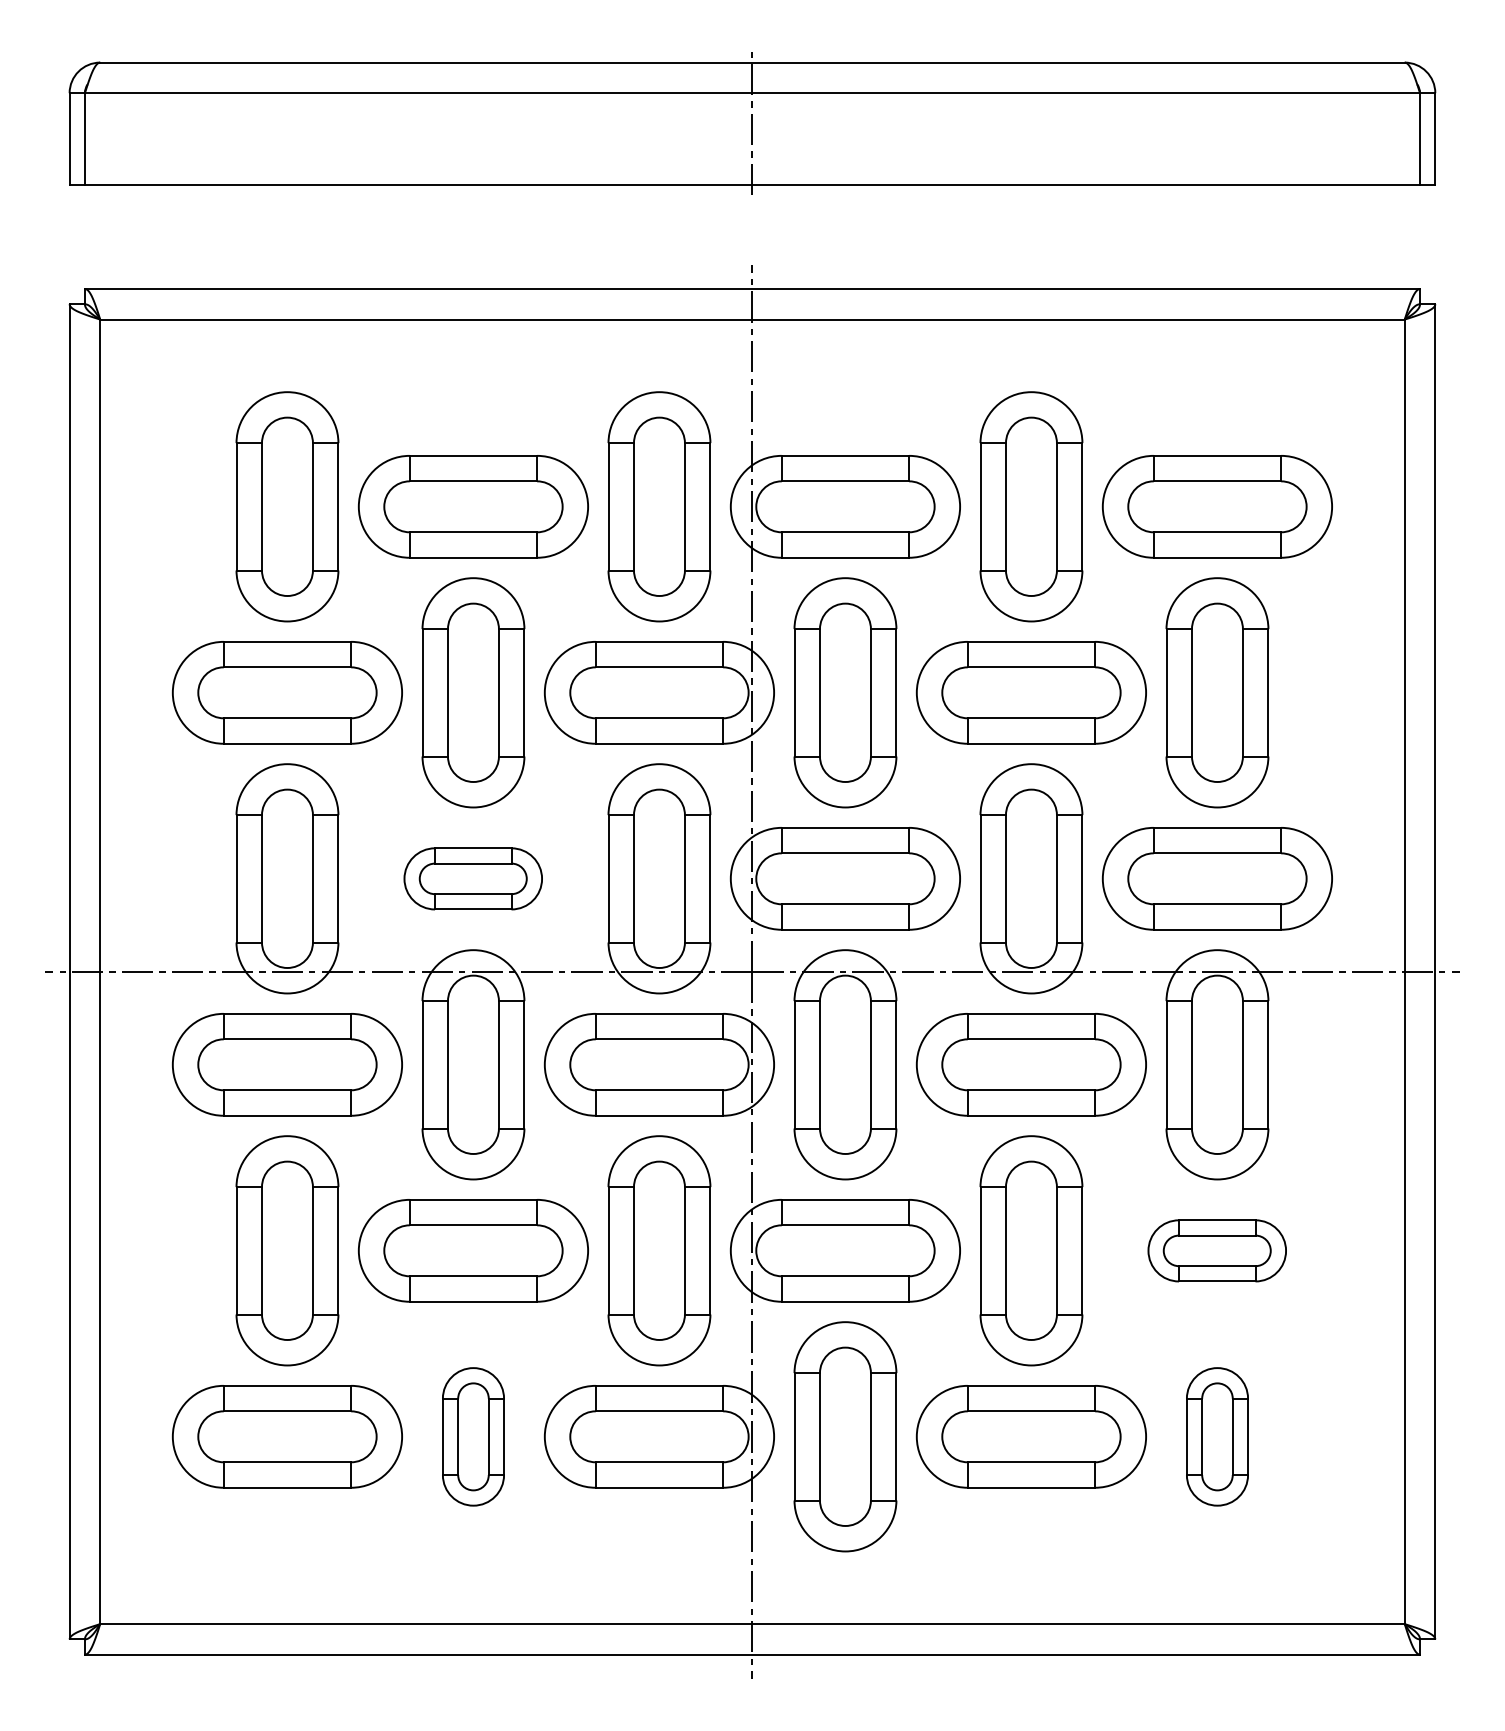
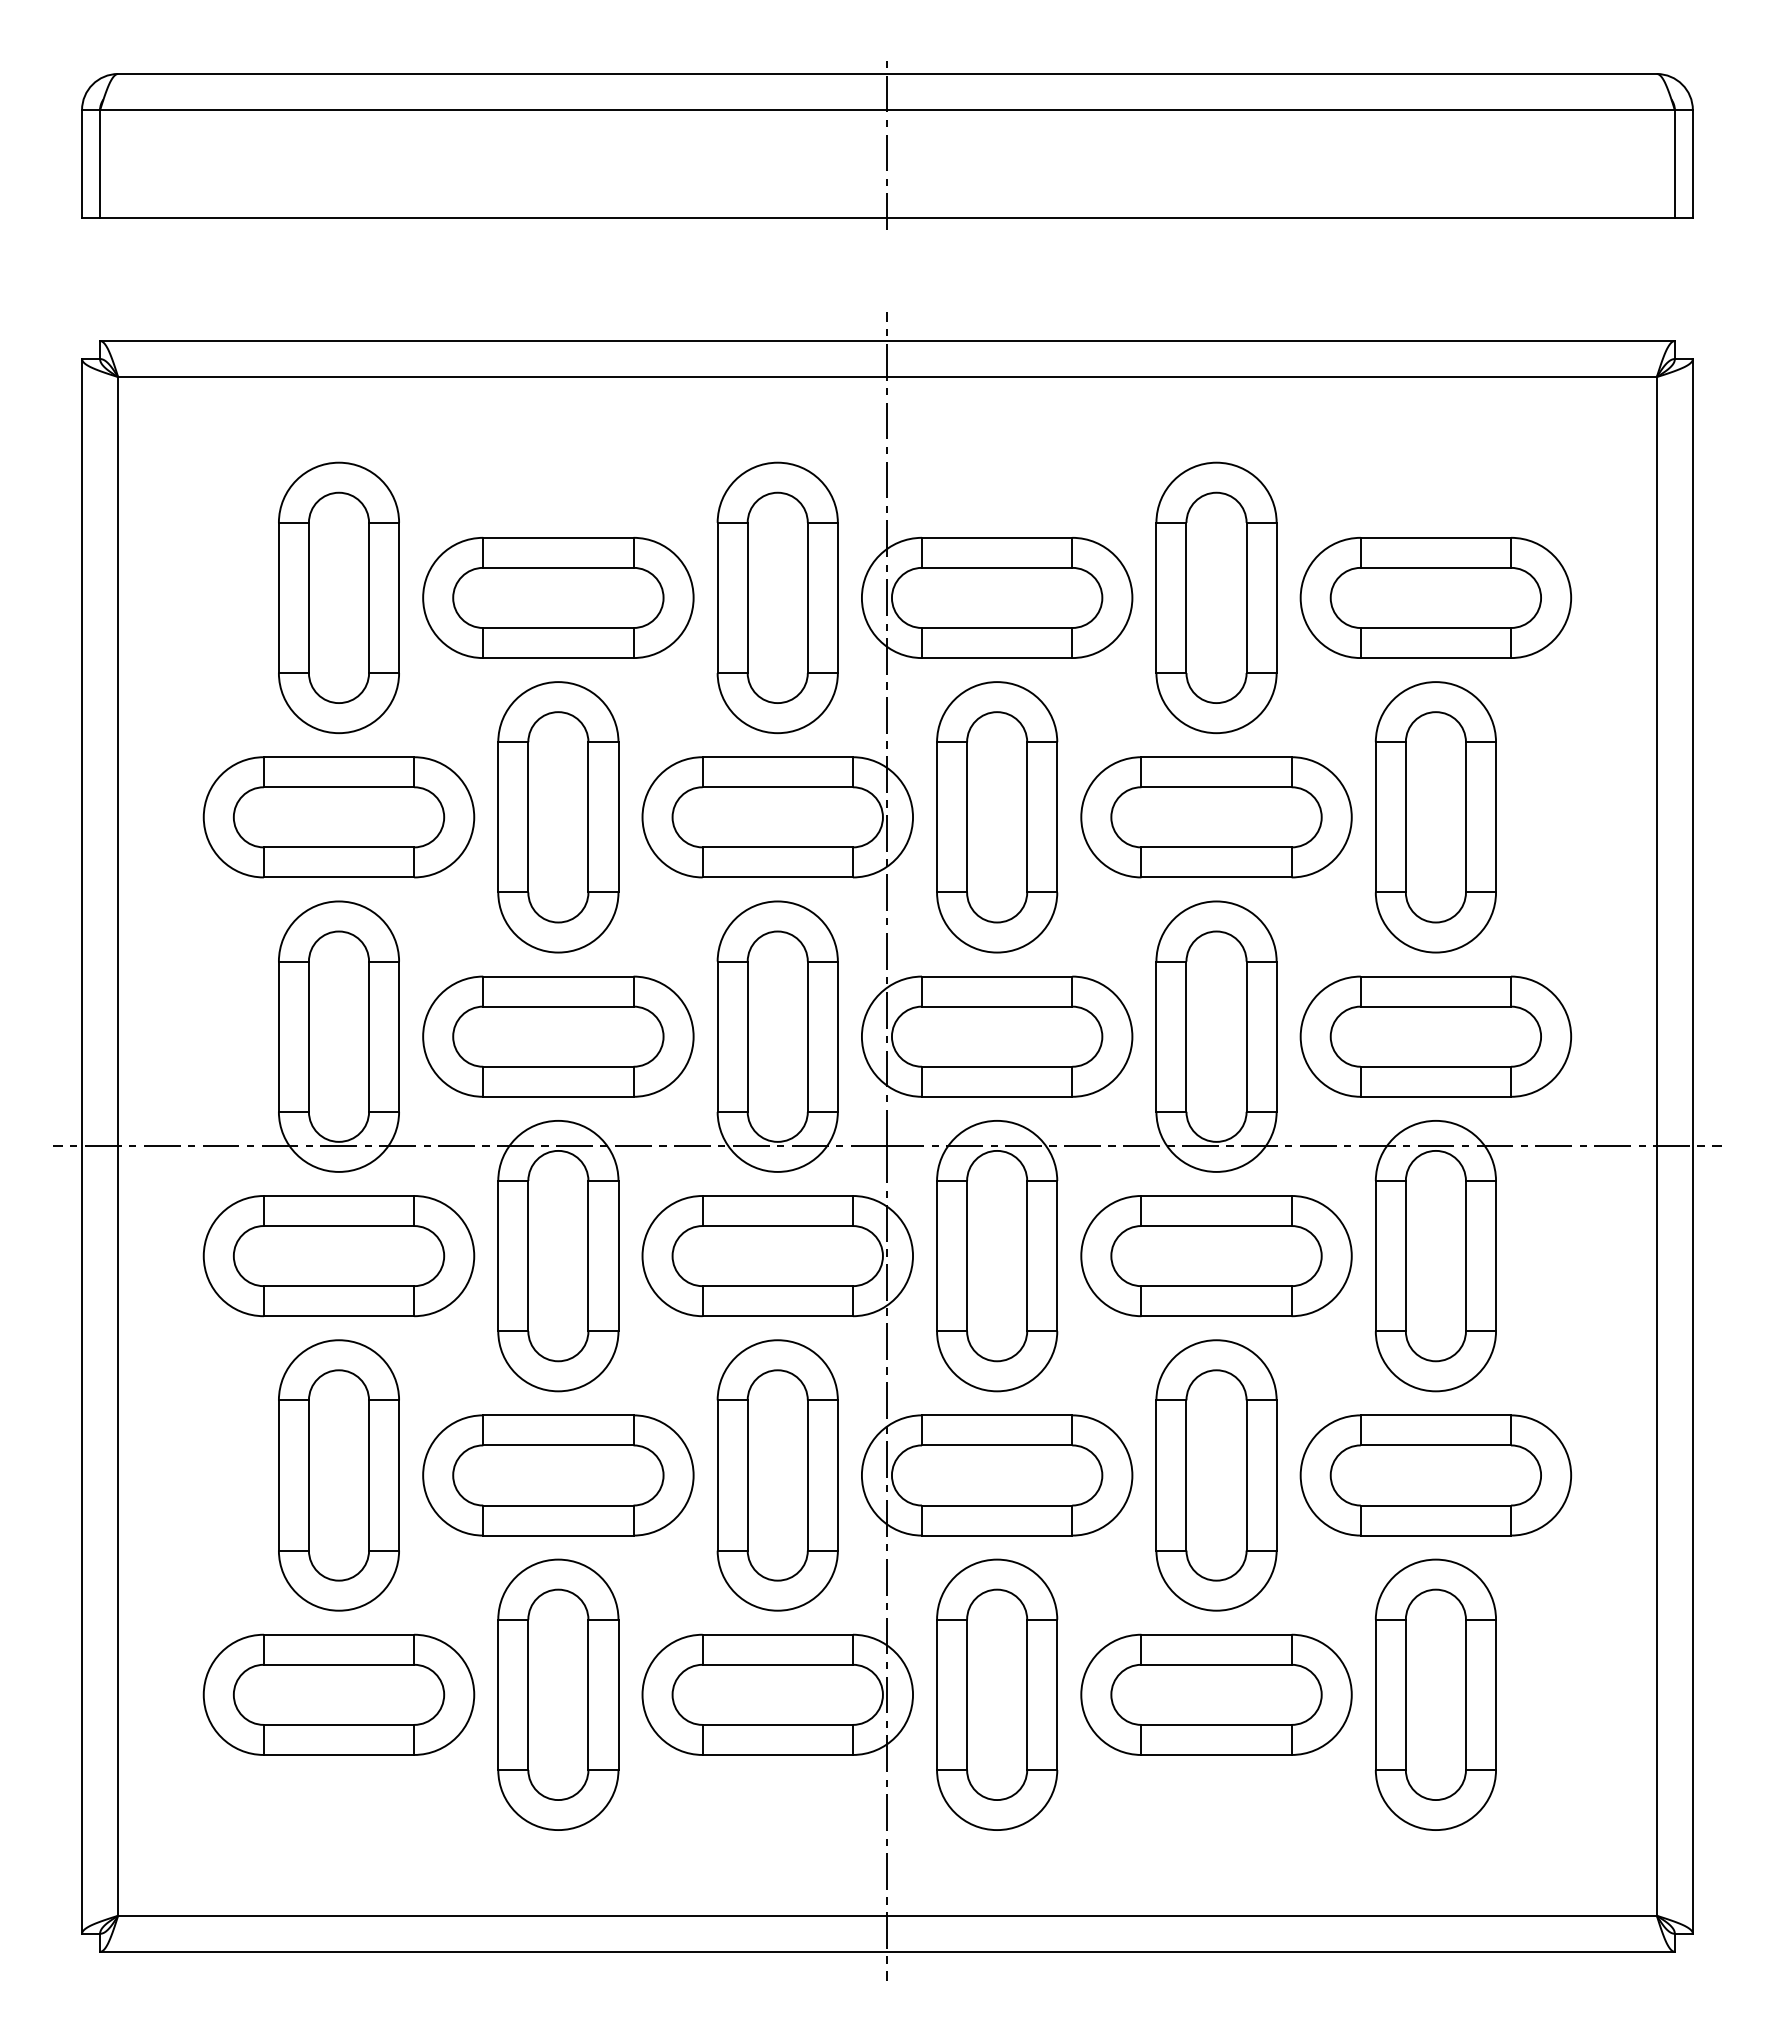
part: (472, 878) -> (557, 1036), size x1.67
part: (1216, 1250) -> (1434, 1475), size x1.67
part: (473, 1436) -> (558, 1694), size x1.67
part: (1217, 1436) -> (1435, 1694), size x1.67

